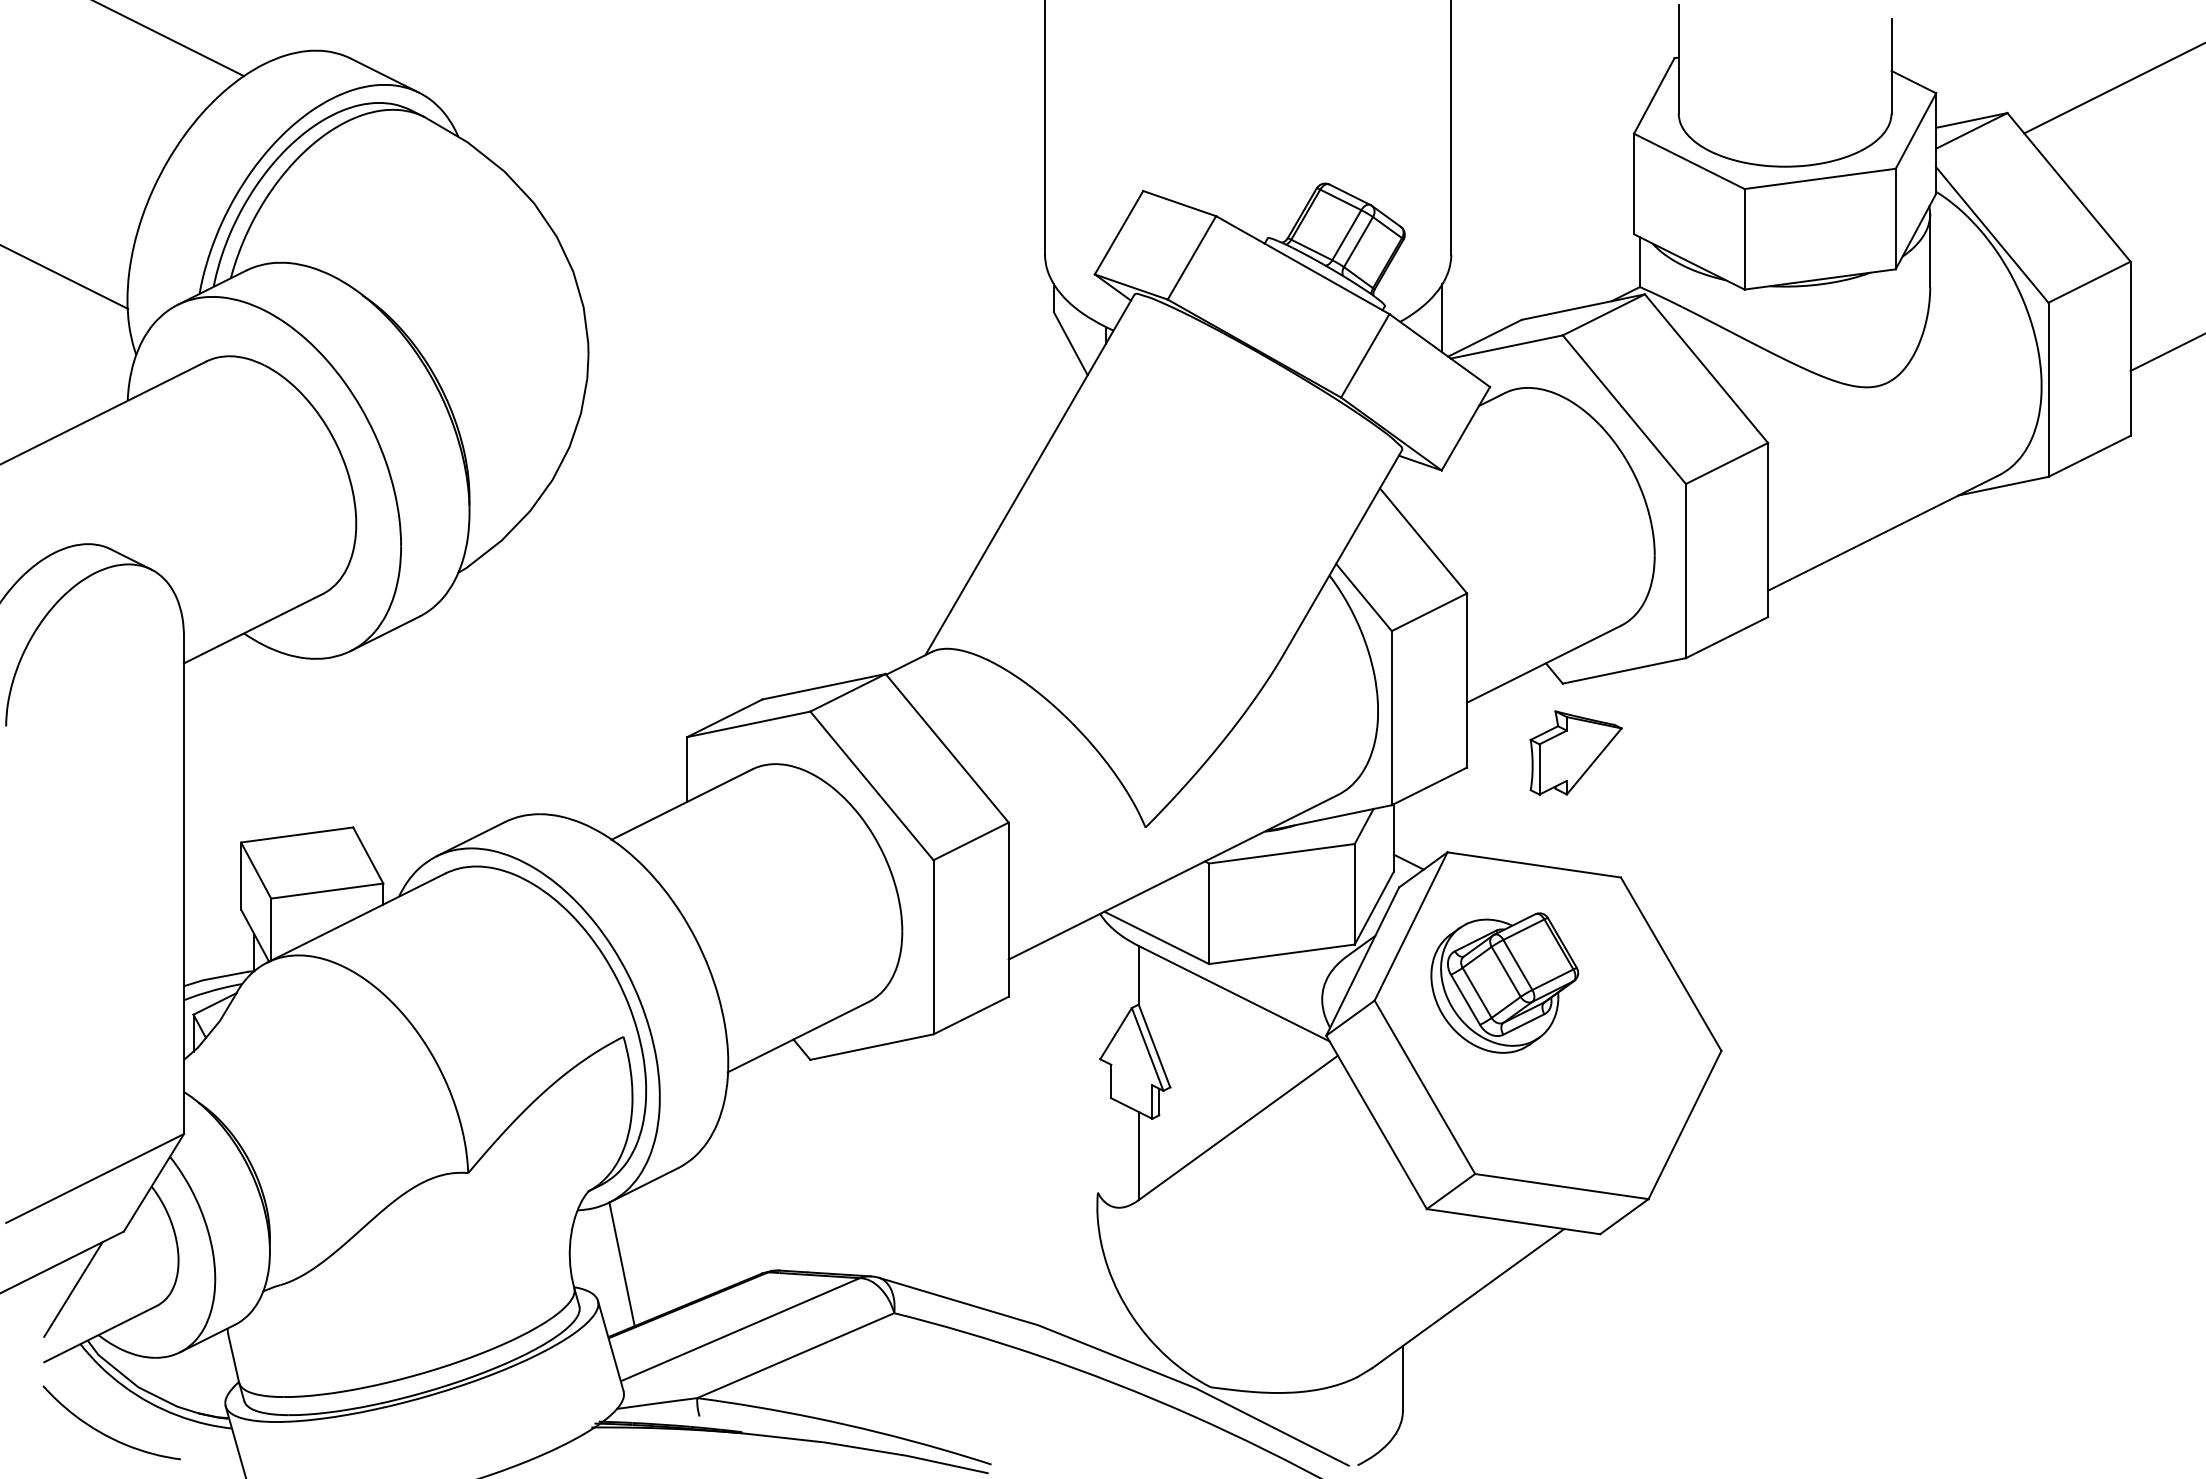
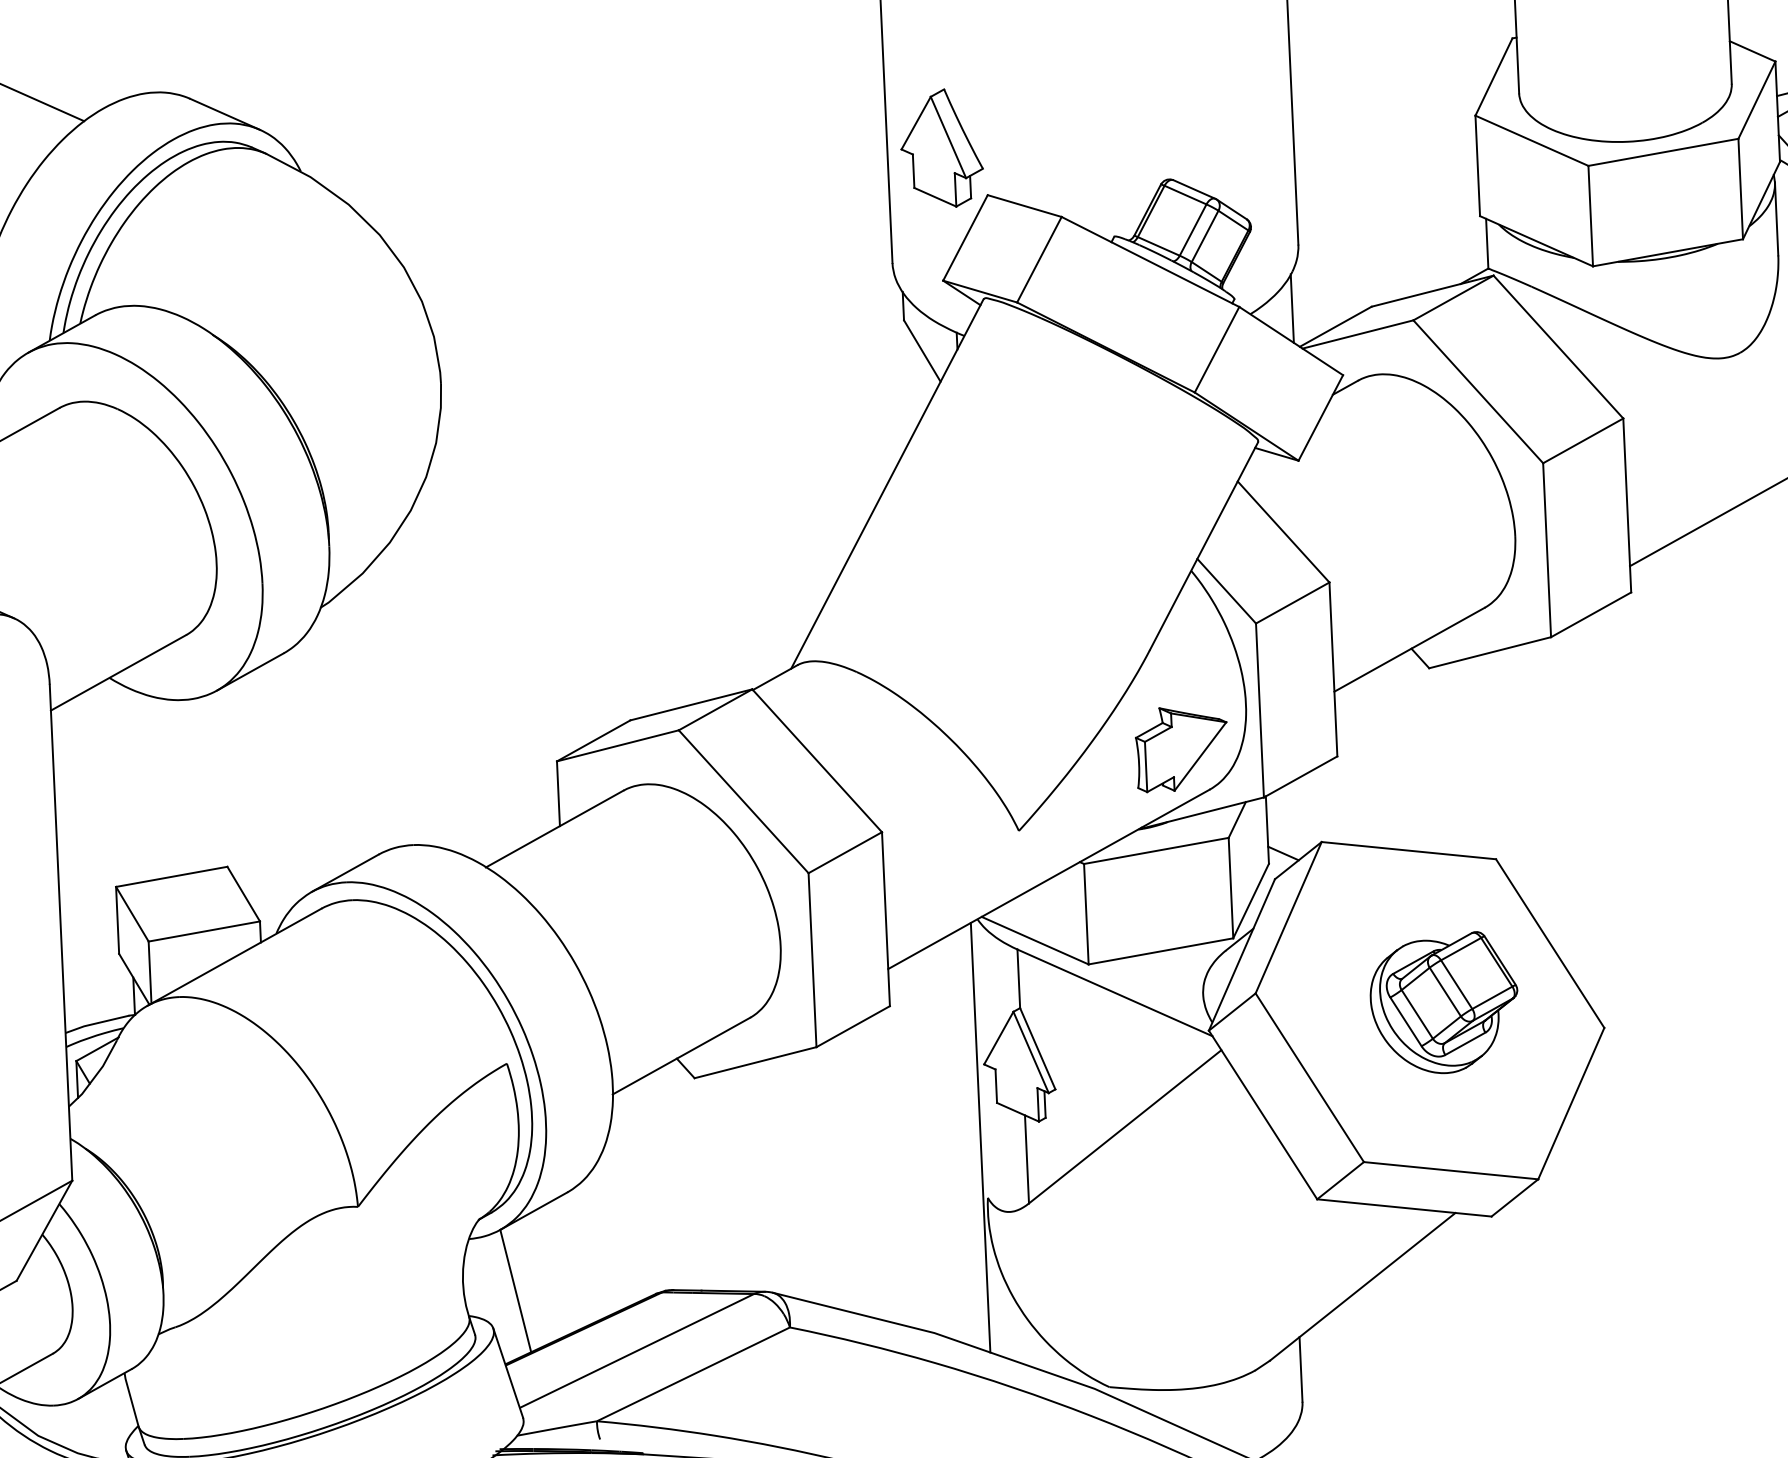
part: (1099, 142) -> (941, 148), added
part: (1575, 752) -> (1181, 748), moved
part: (1504, 982) -> (1444, 1002), moved
line: (1093, 1132) -> (980, 1137), added

